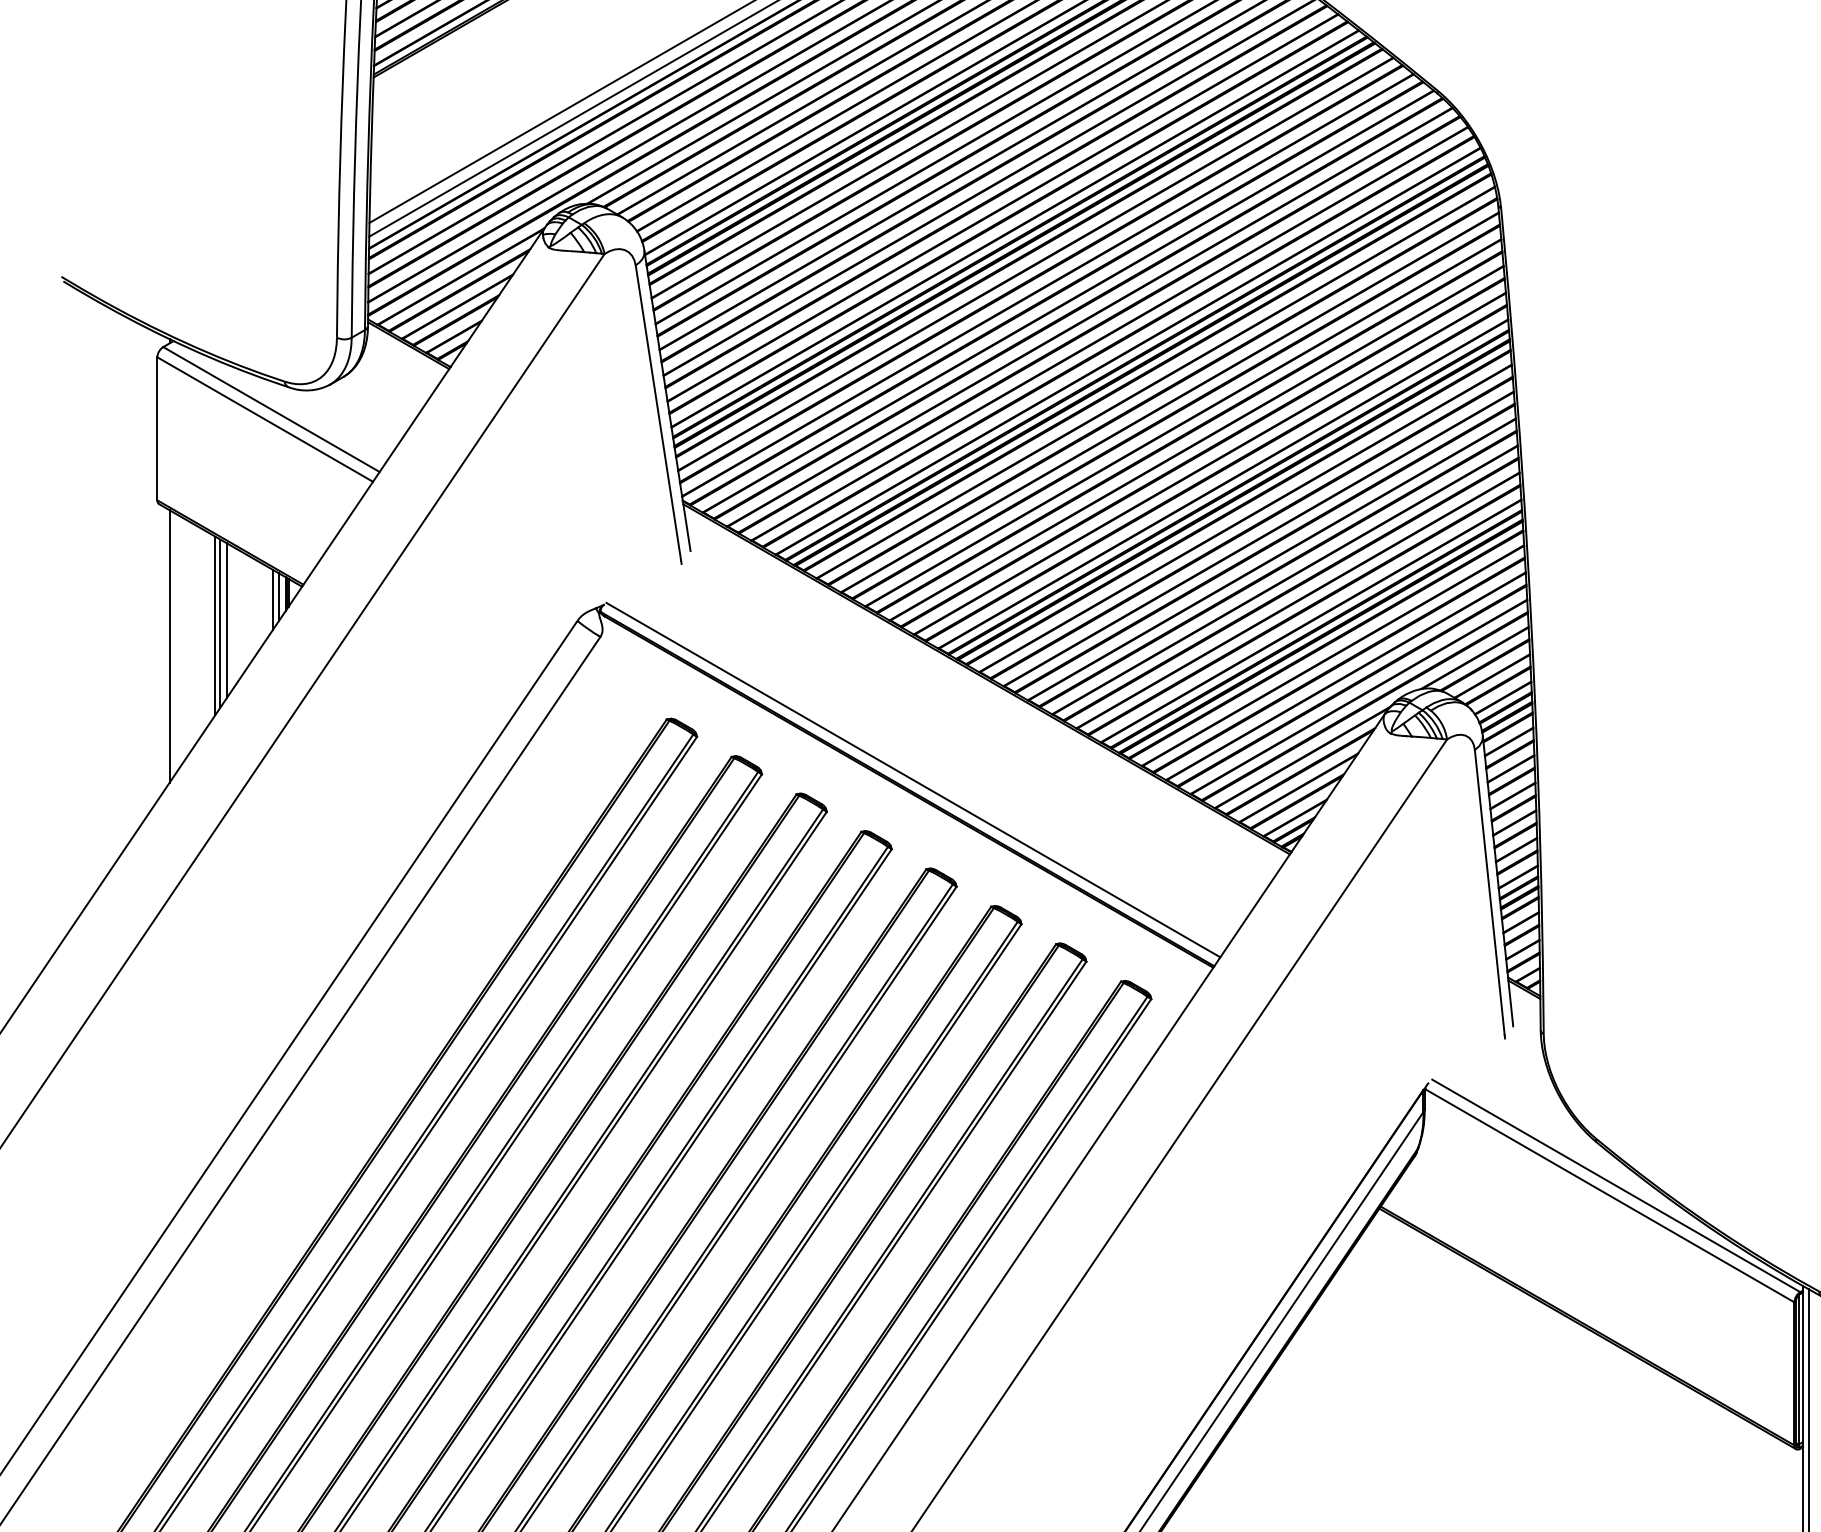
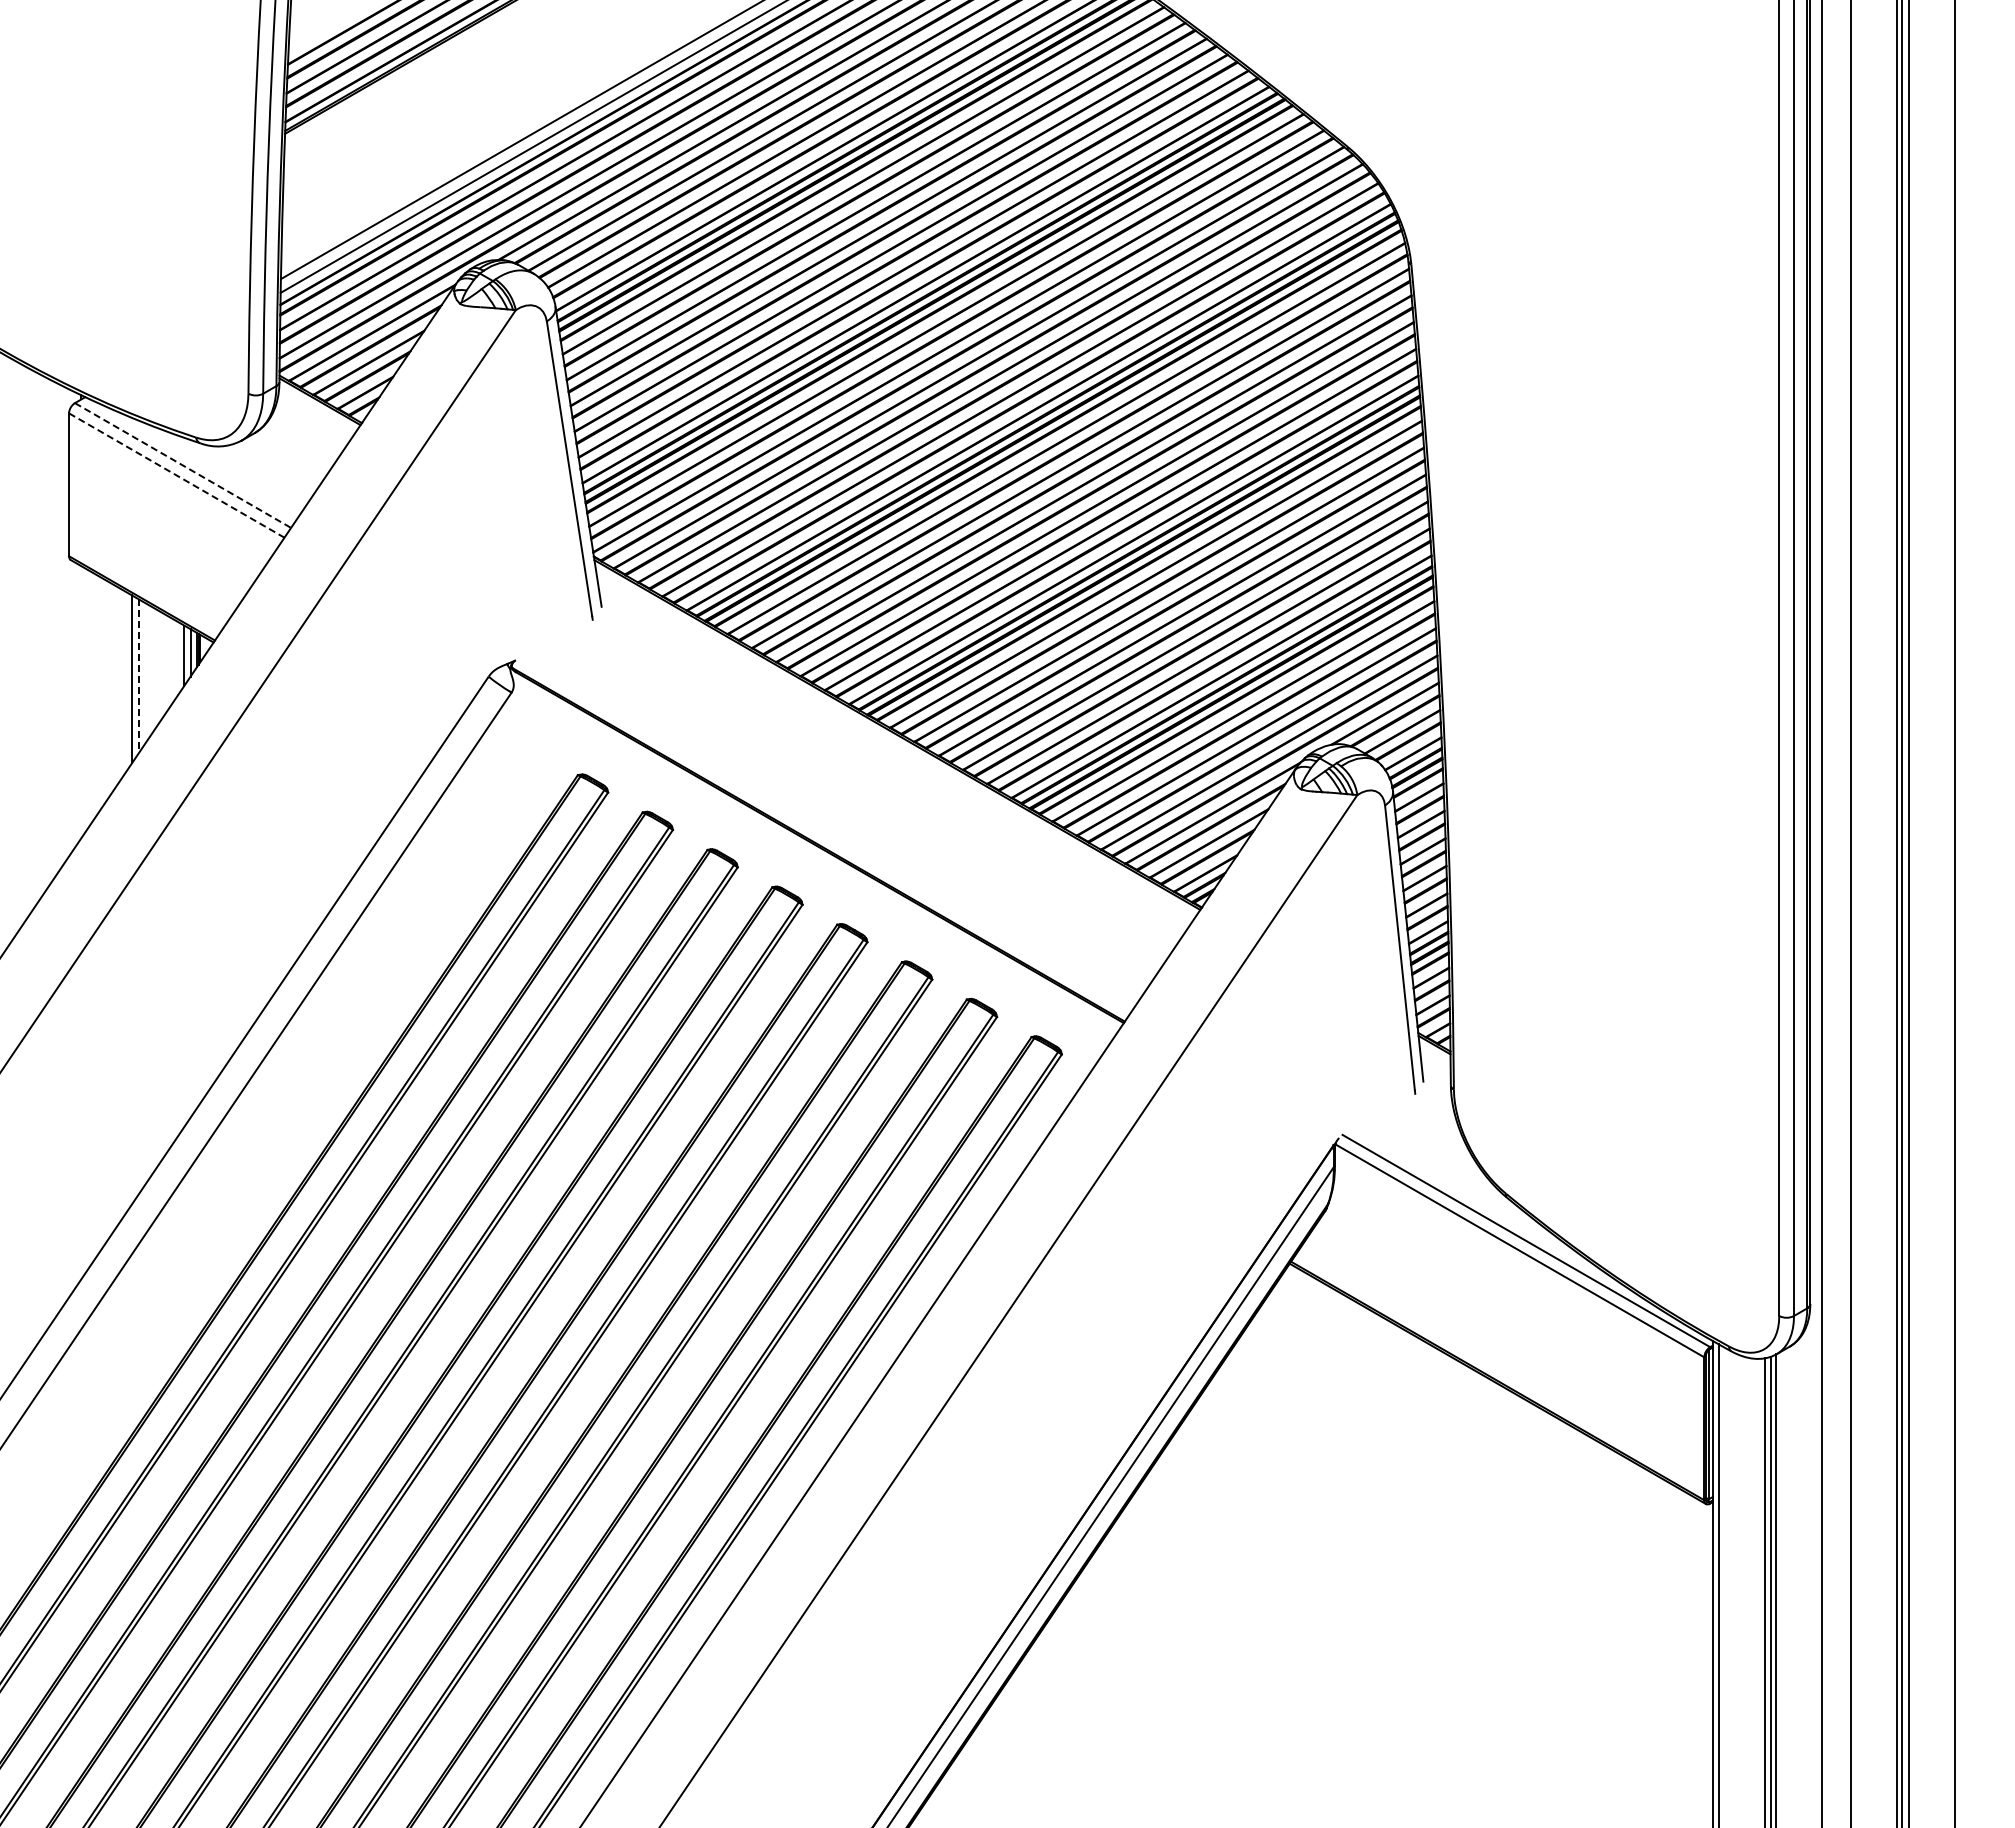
line: (271, 409) -> (183, 465), solid -> dashed
line: (265, 419) -> (177, 475), solid -> dashed
line: (226, 620) -> (138, 676), solid -> dashed
line: (214, 625) -> (126, 681), removed
line: (169, 646) -> (81, 702), removed
line: (912, 779) -> (823, 835), removed

